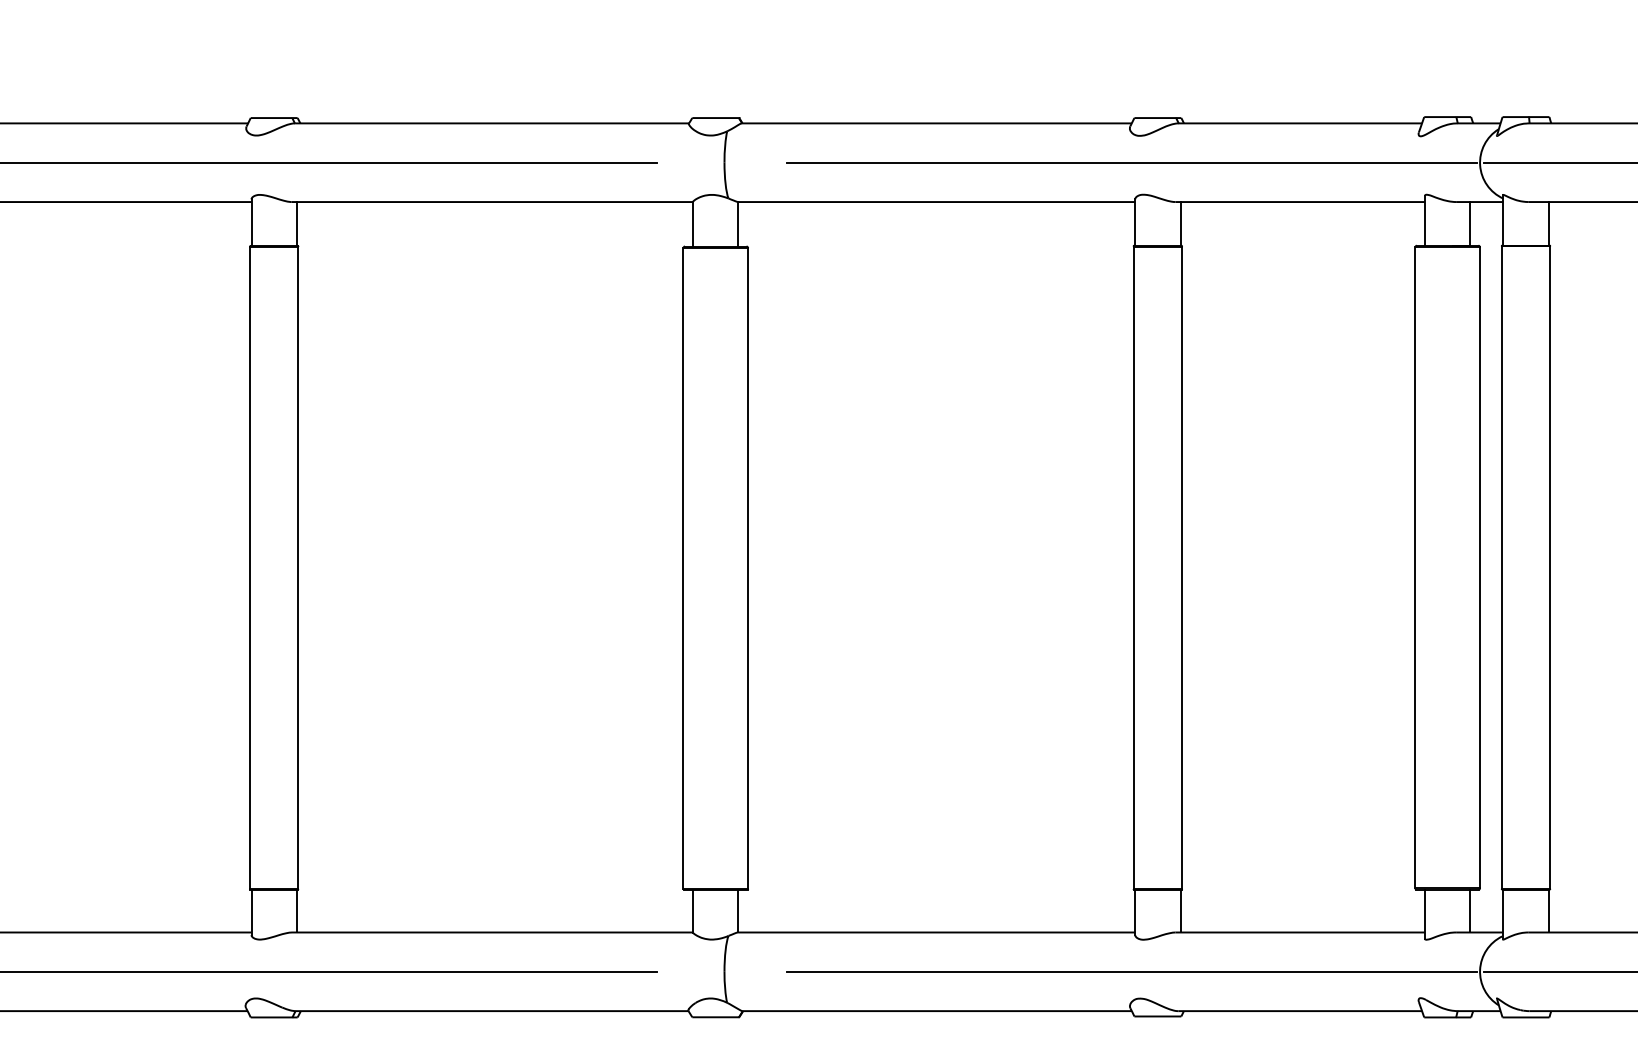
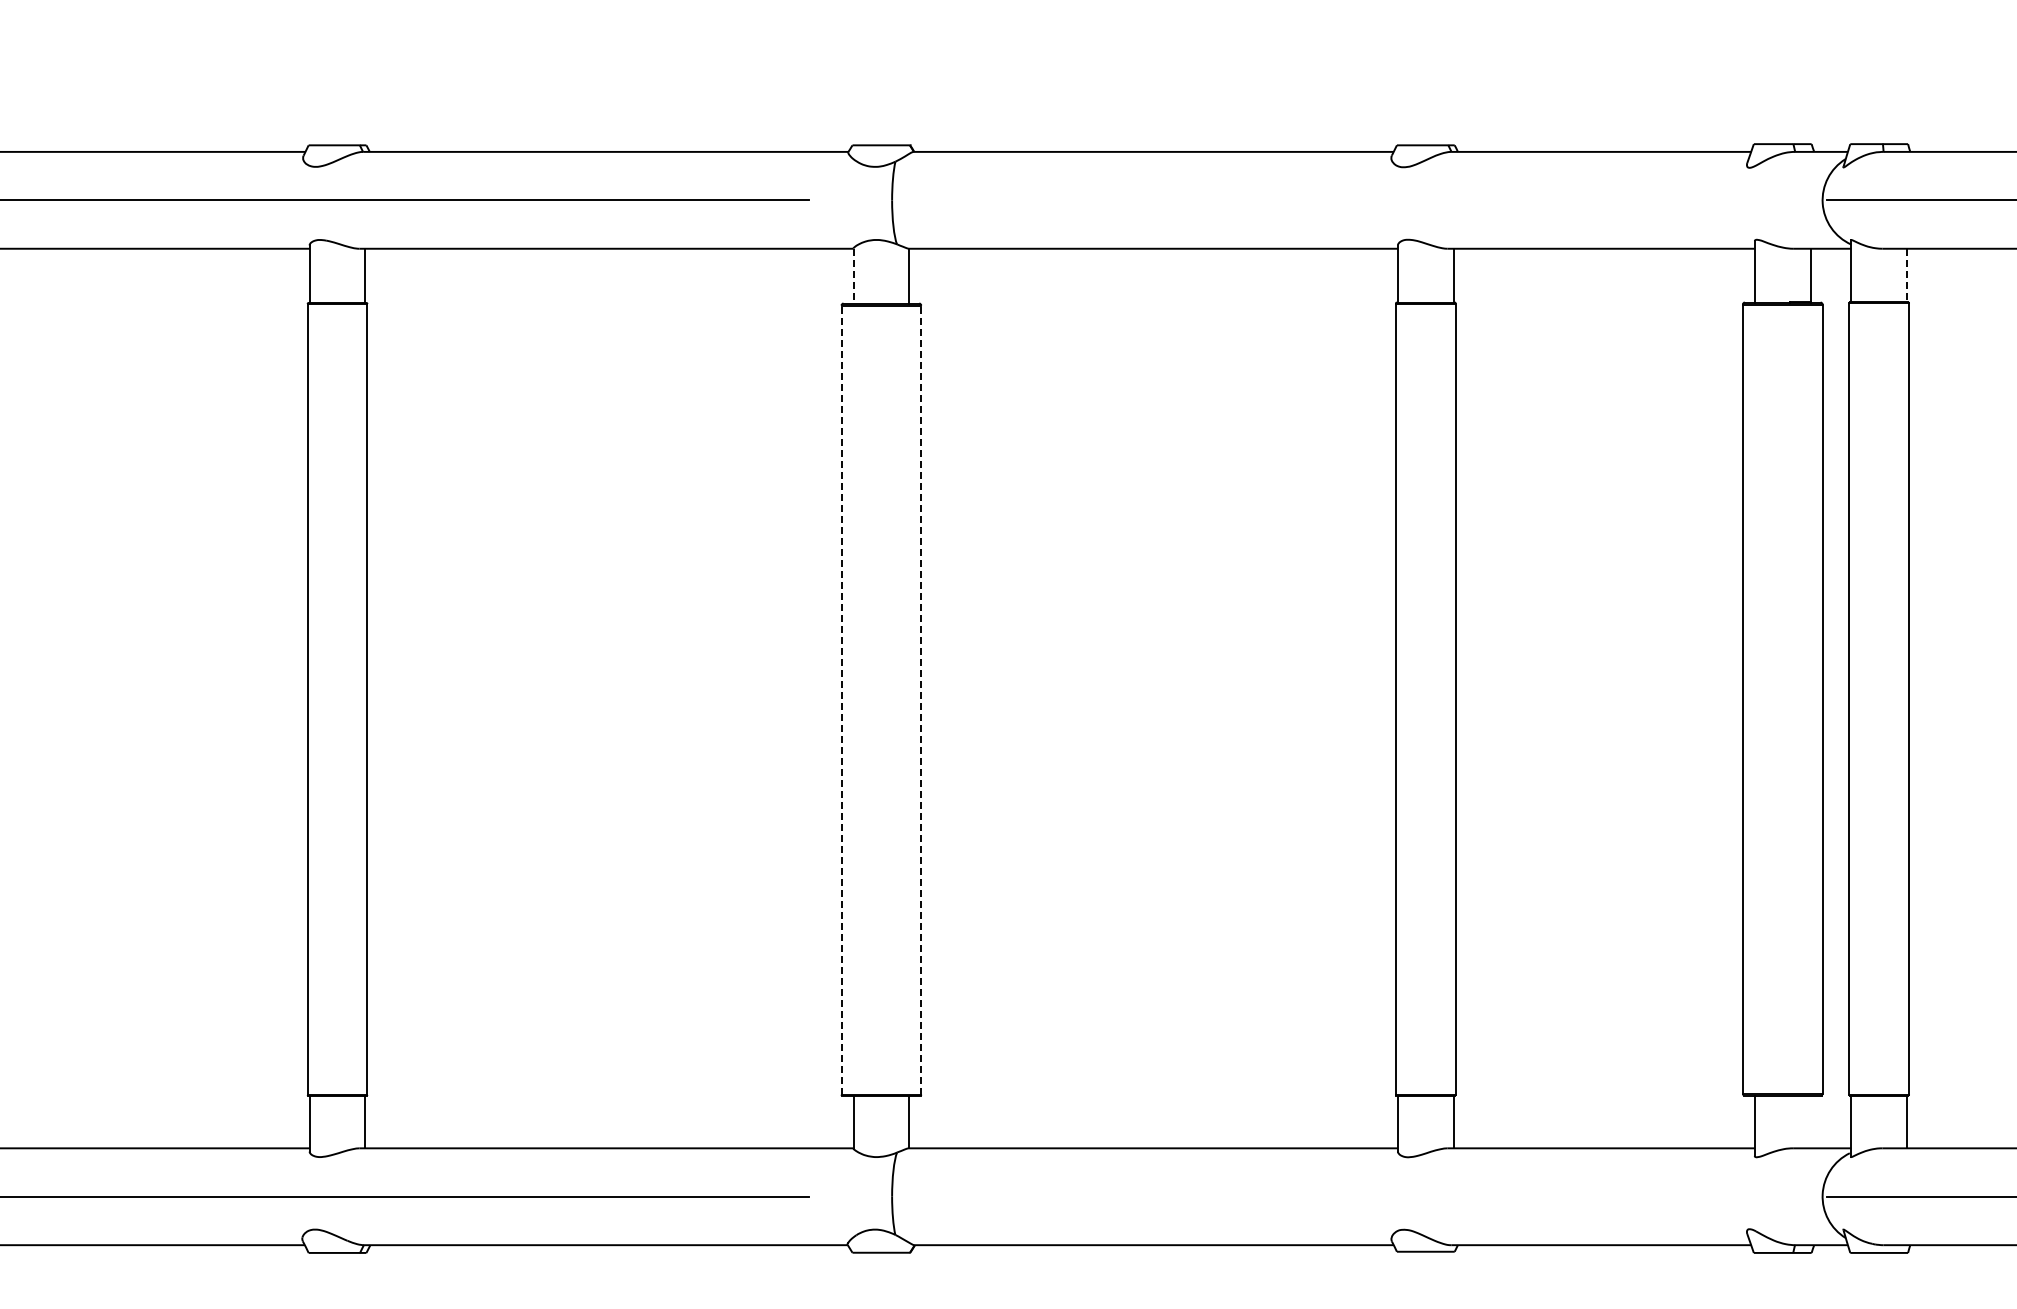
line: (1131, 162) -> (1393, 200), removed
line: (1548, 223) -> (1907, 275), solid -> dashed
line: (693, 224) -> (853, 276), solid -> dashed
line: (683, 568) -> (841, 700), solid -> dashed
line: (748, 568) -> (921, 700), solid -> dashed
line: (1470, 910) -> (1810, 1121), removed
line: (1131, 971) -> (1393, 1196), removed

